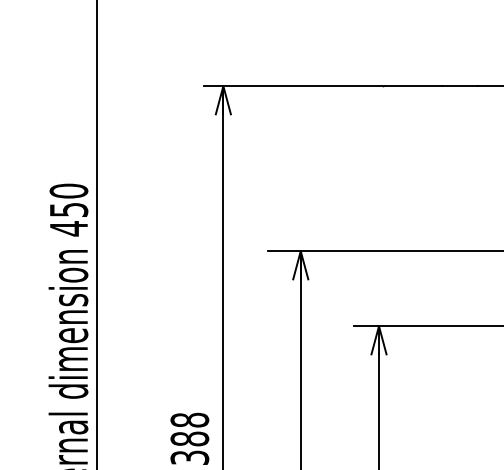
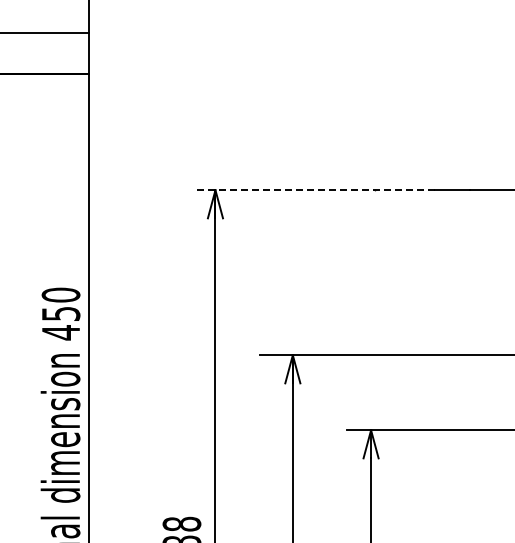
line: (322, 86) -> (314, 190), solid -> dashed

